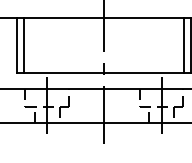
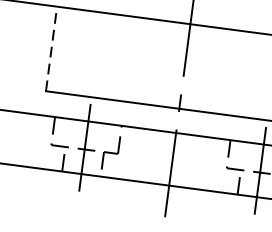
line: (24, 44) -> (62, 49), removed
line: (17, 45) -> (51, 49), solid -> dashed

